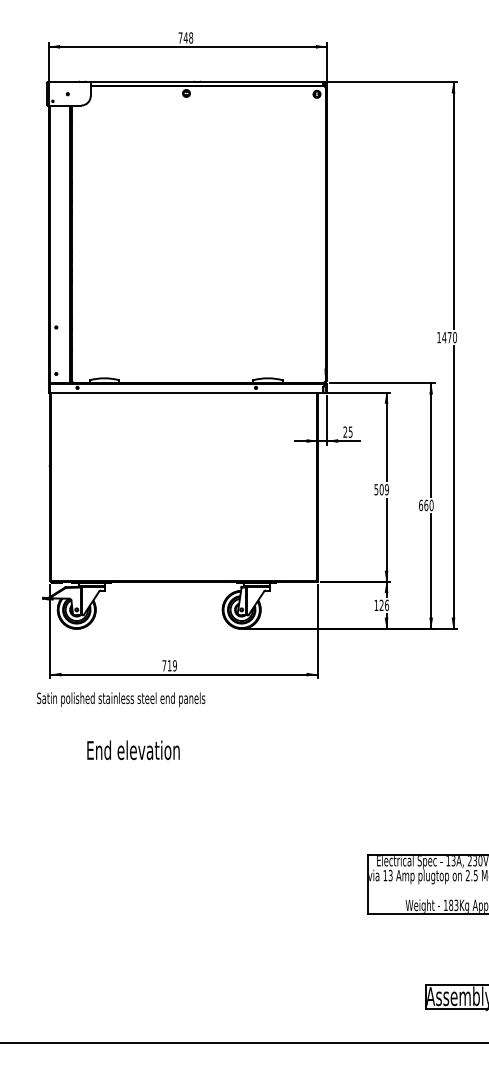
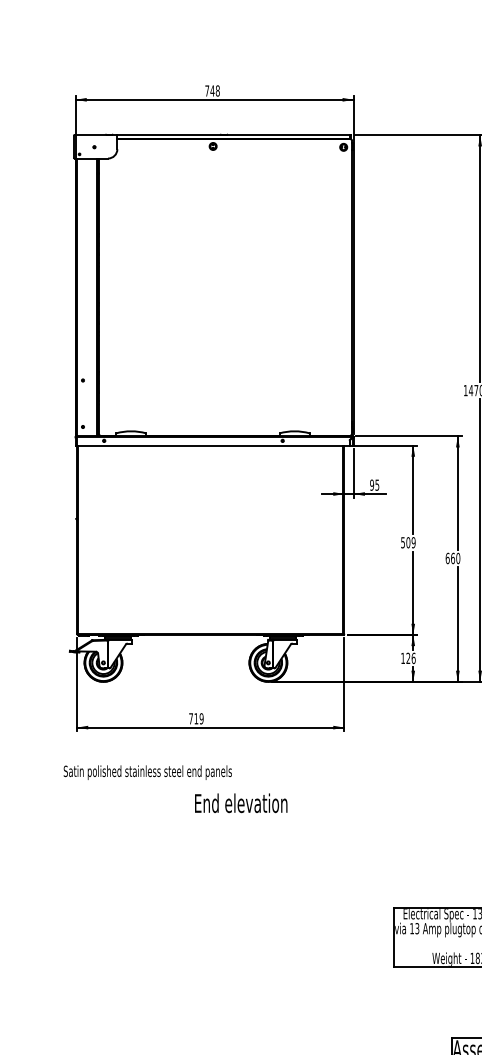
text: (345, 431) -> (372, 484), 25 -> 95
text: (121, 699) -> (148, 772), moved
text: (133, 750) -> (241, 803), moved

